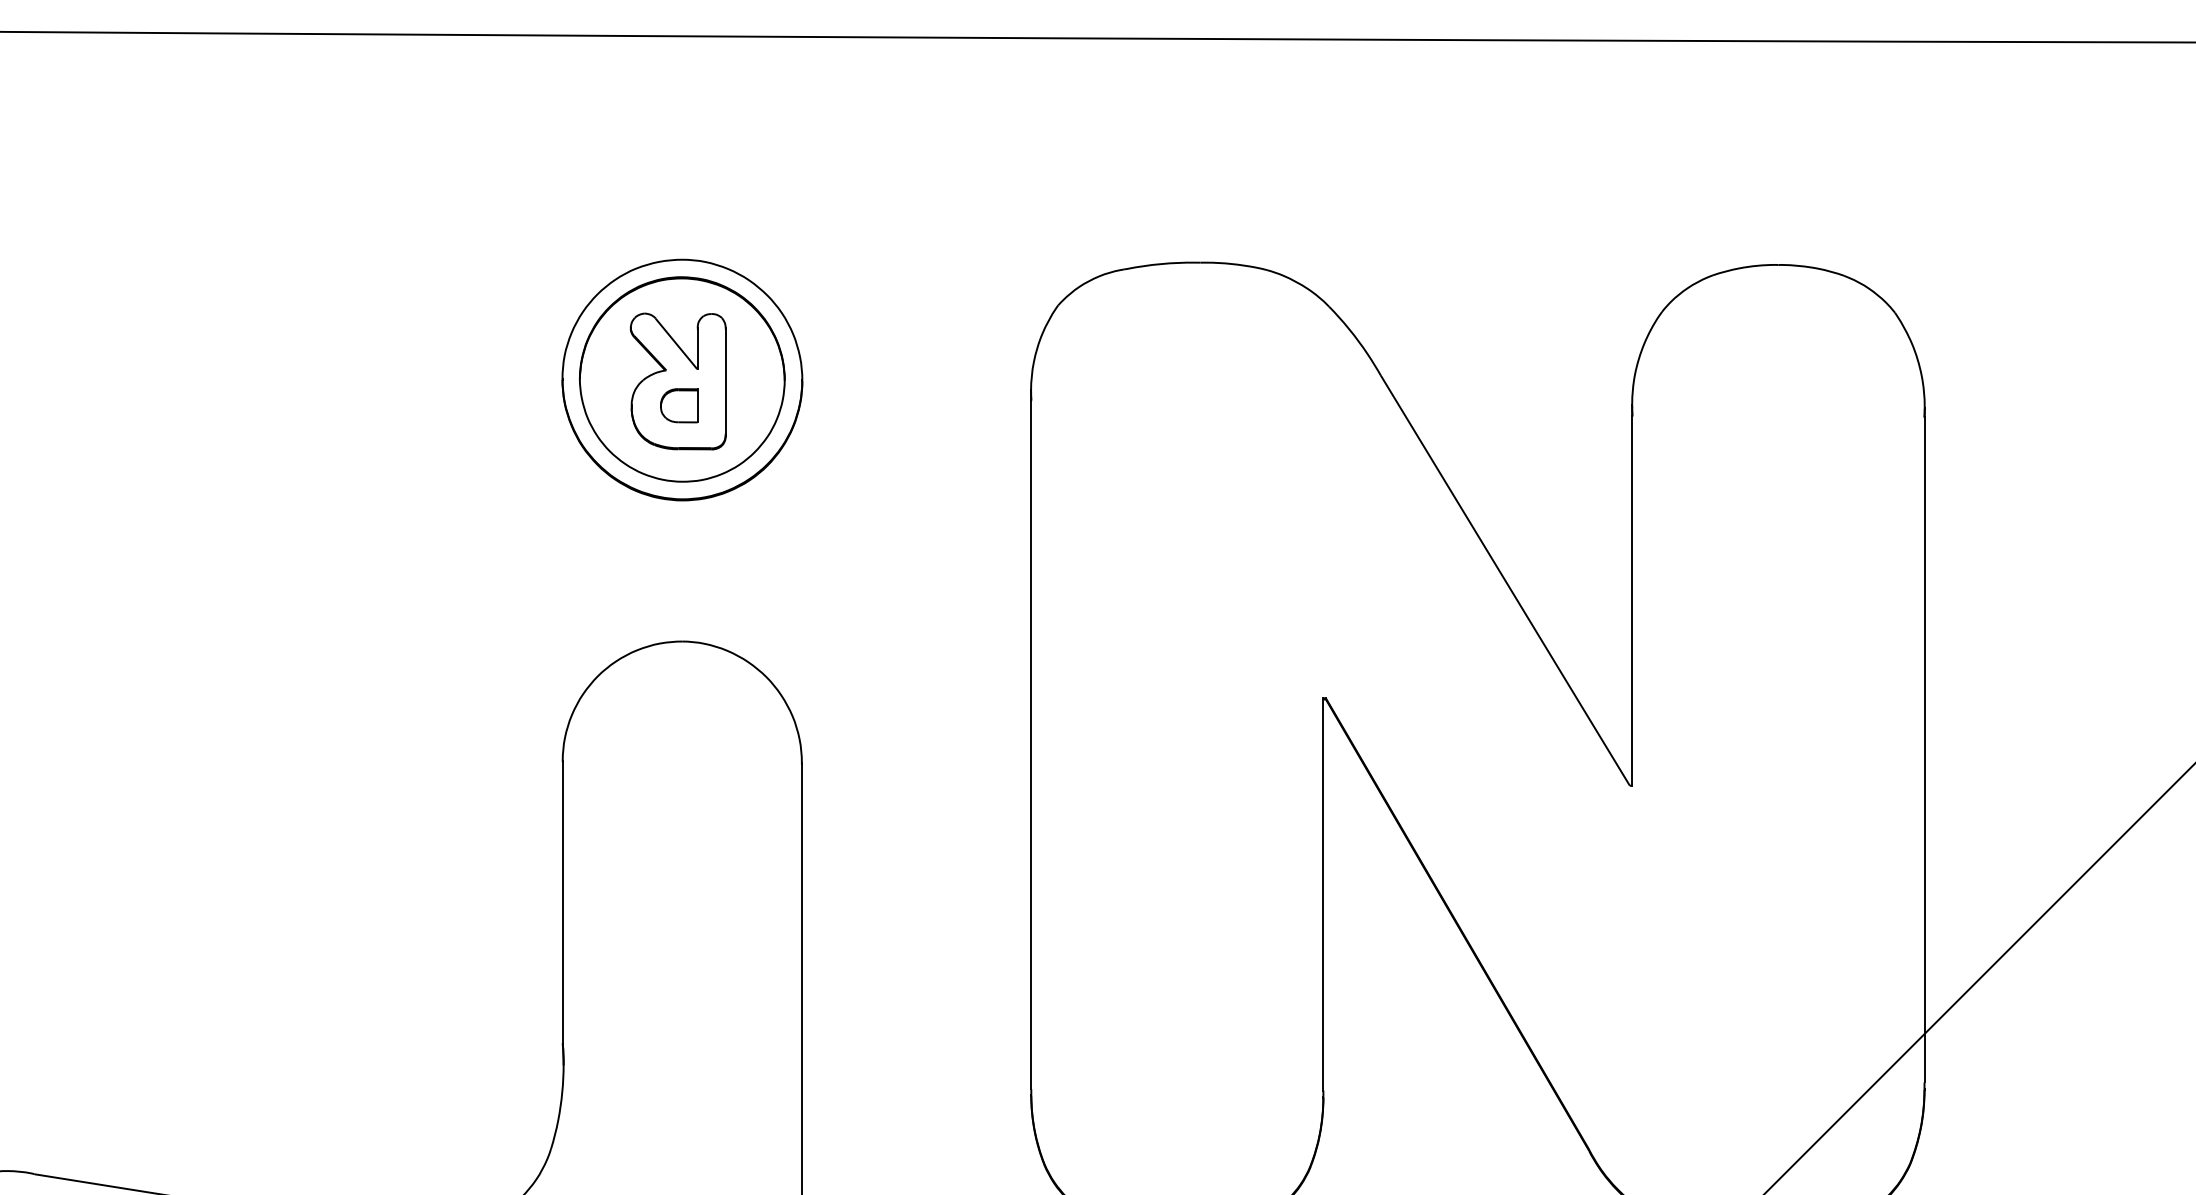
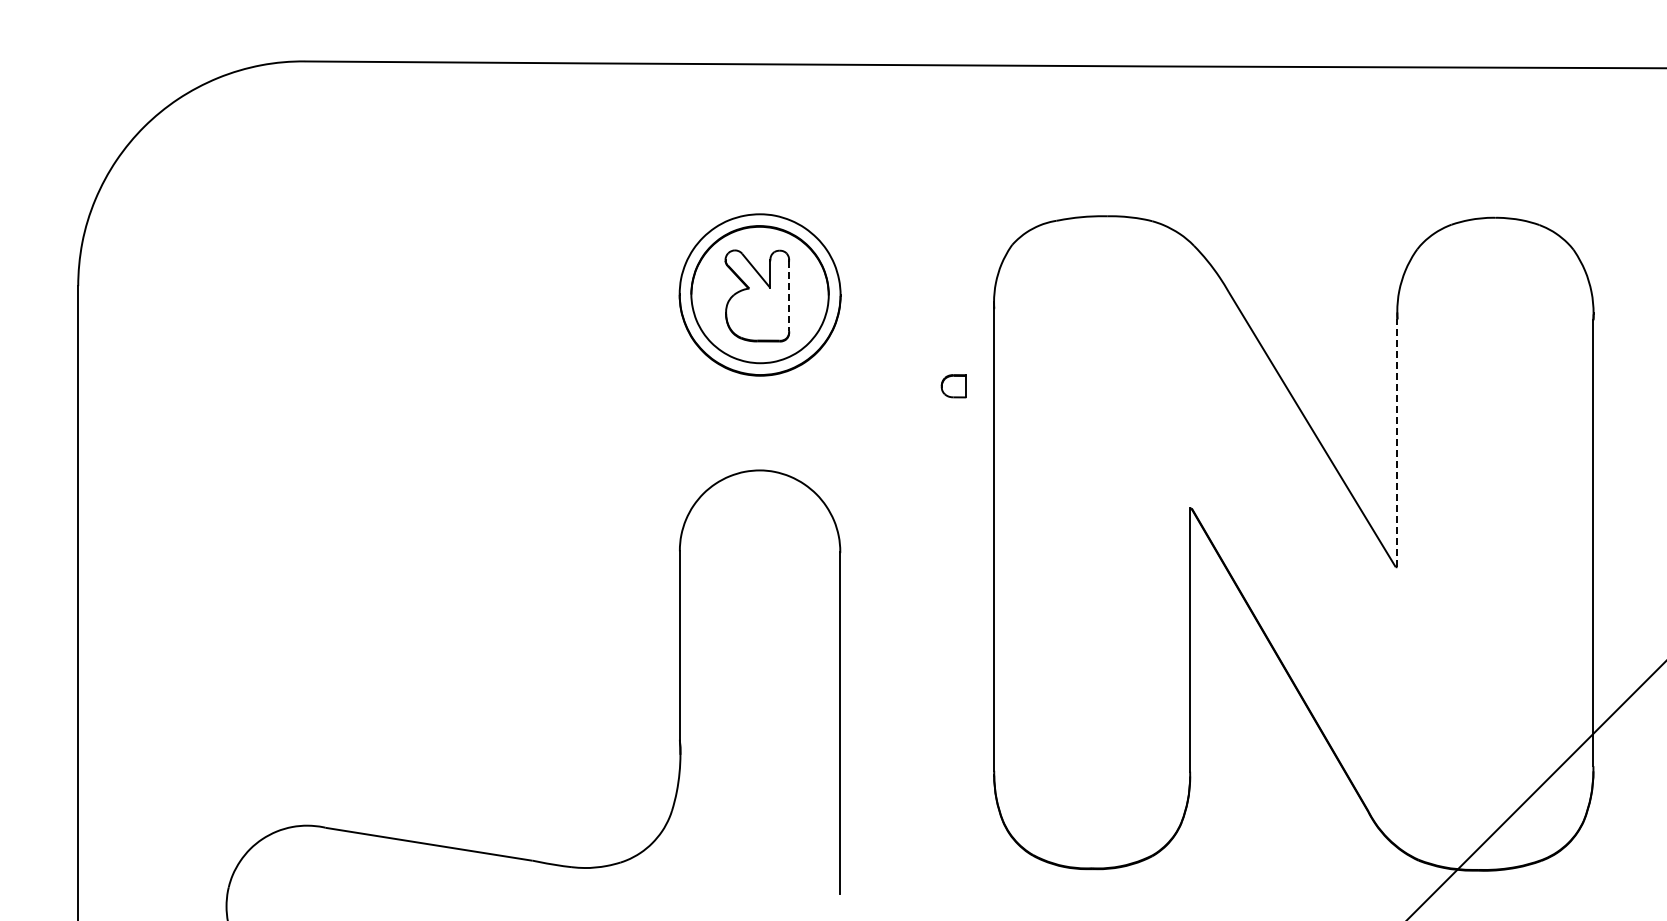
line: (726, 382) -> (789, 296), solid -> dashed
part: (678, 406) -> (953, 386), moved
line: (1632, 599) -> (1397, 442), solid -> dashed

